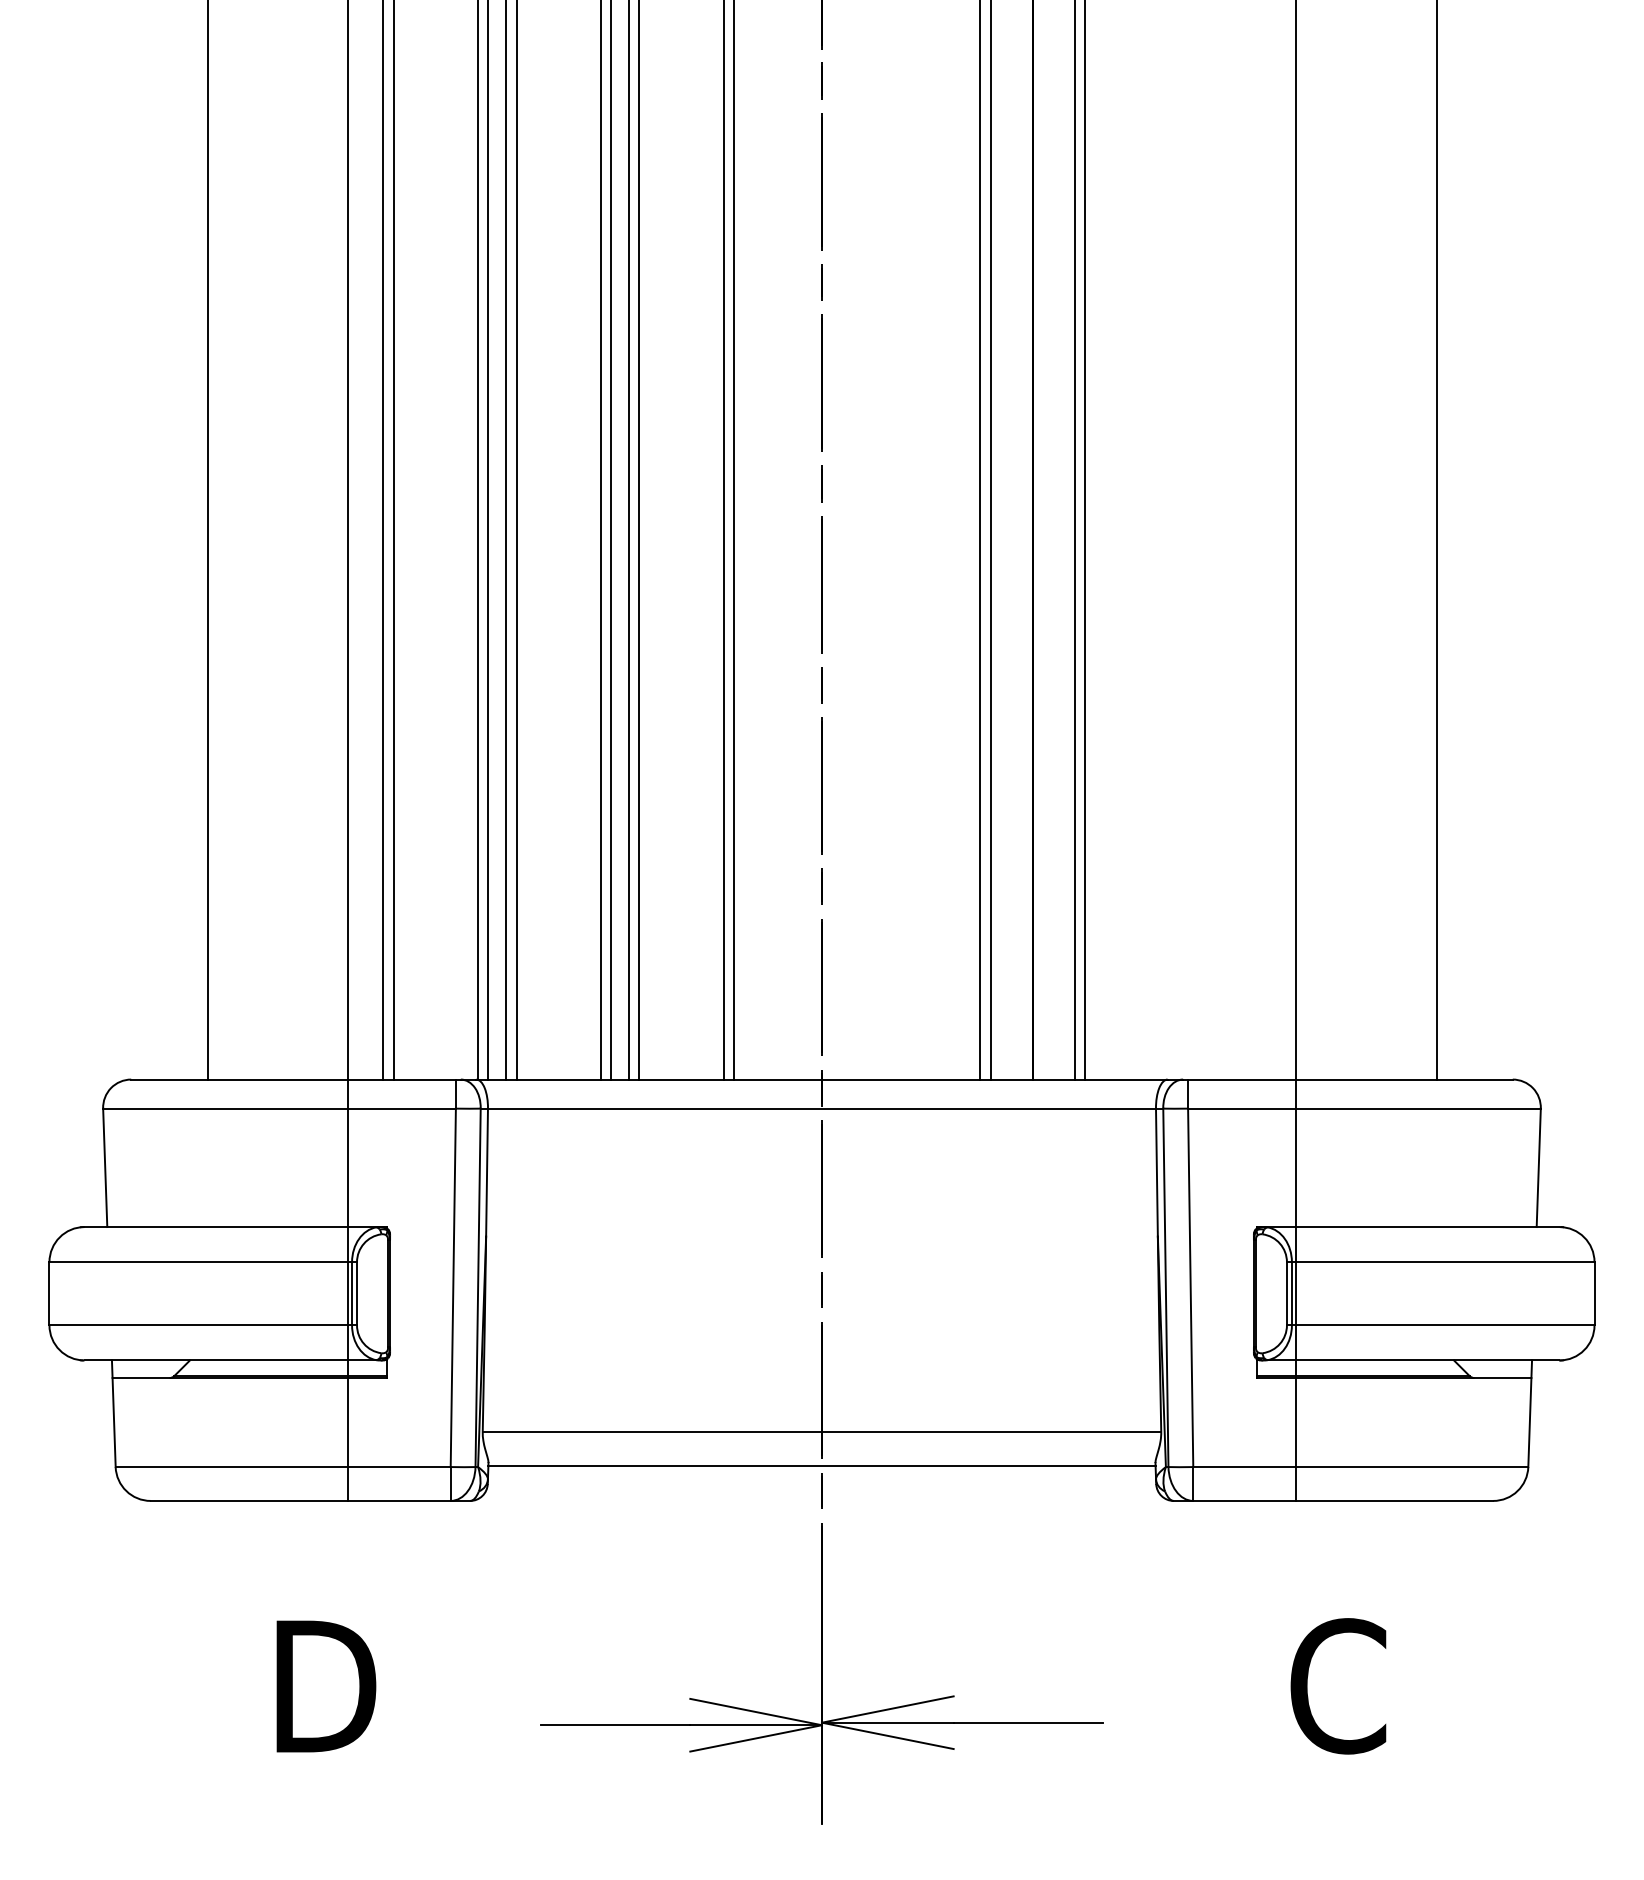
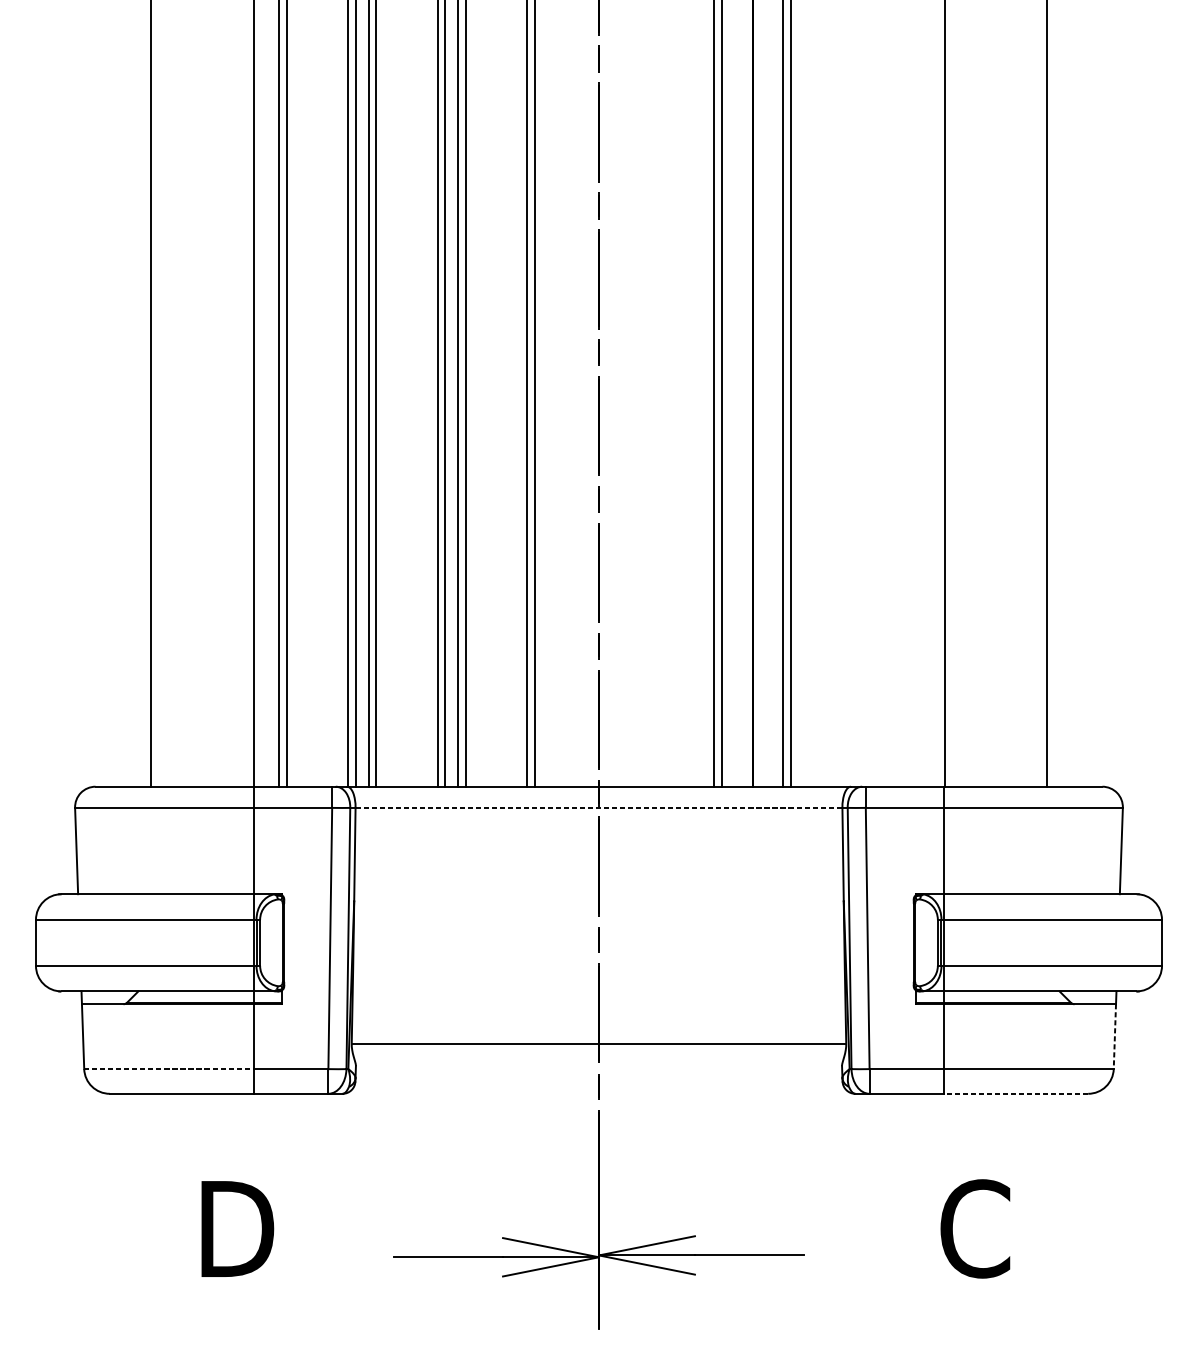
line: (822, 1108) -> (599, 807), solid -> dashed
line: (1529, 1422) -> (1114, 1036), solid -> dashed
line: (821, 1465) -> (598, 1067), removed
line: (232, 1467) -> (169, 1069), solid -> dashed
line: (1394, 1500) -> (1016, 1093), solid -> dashed

